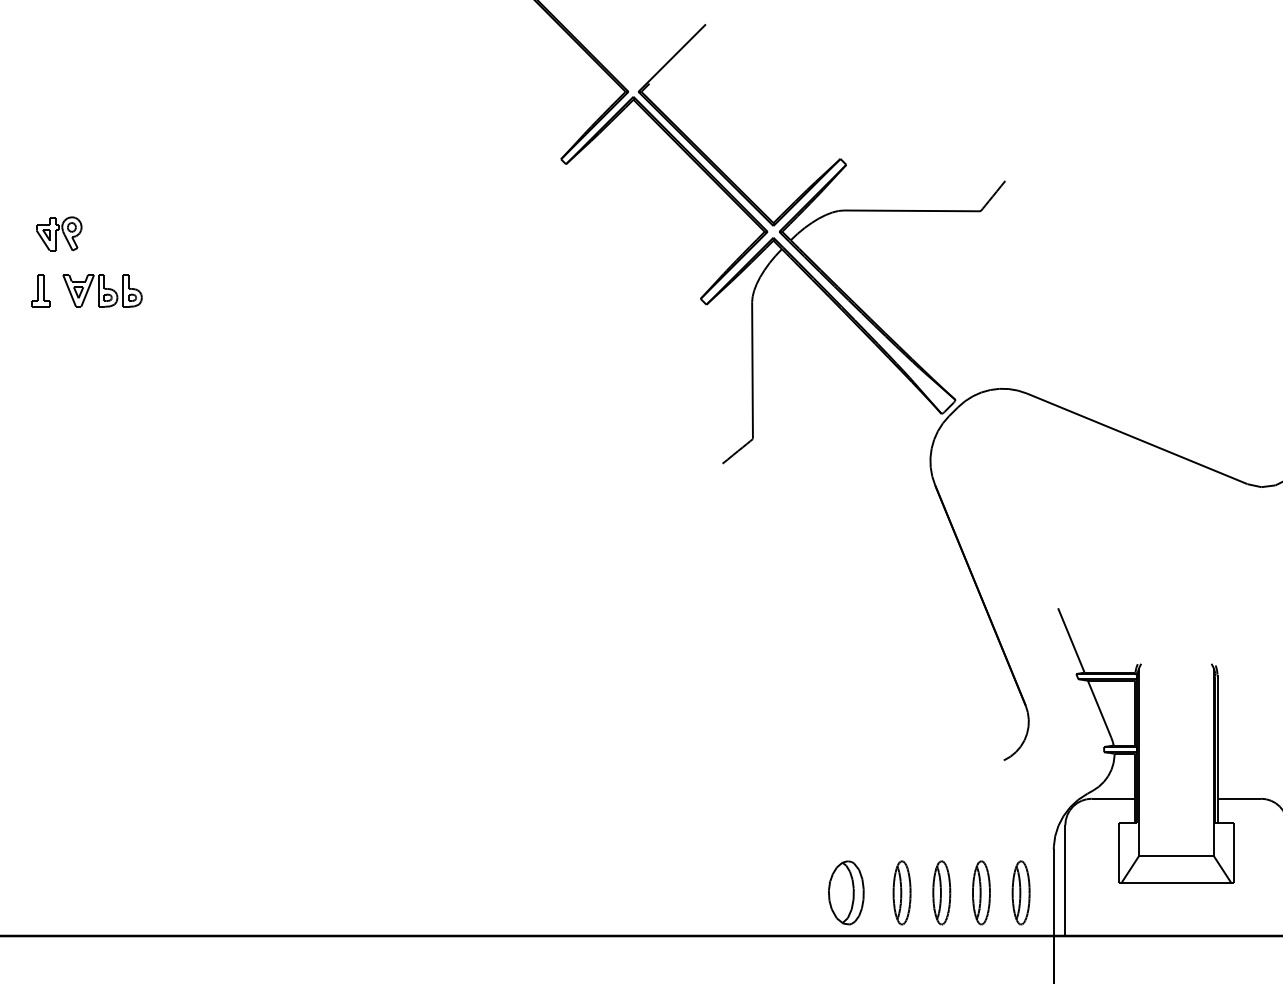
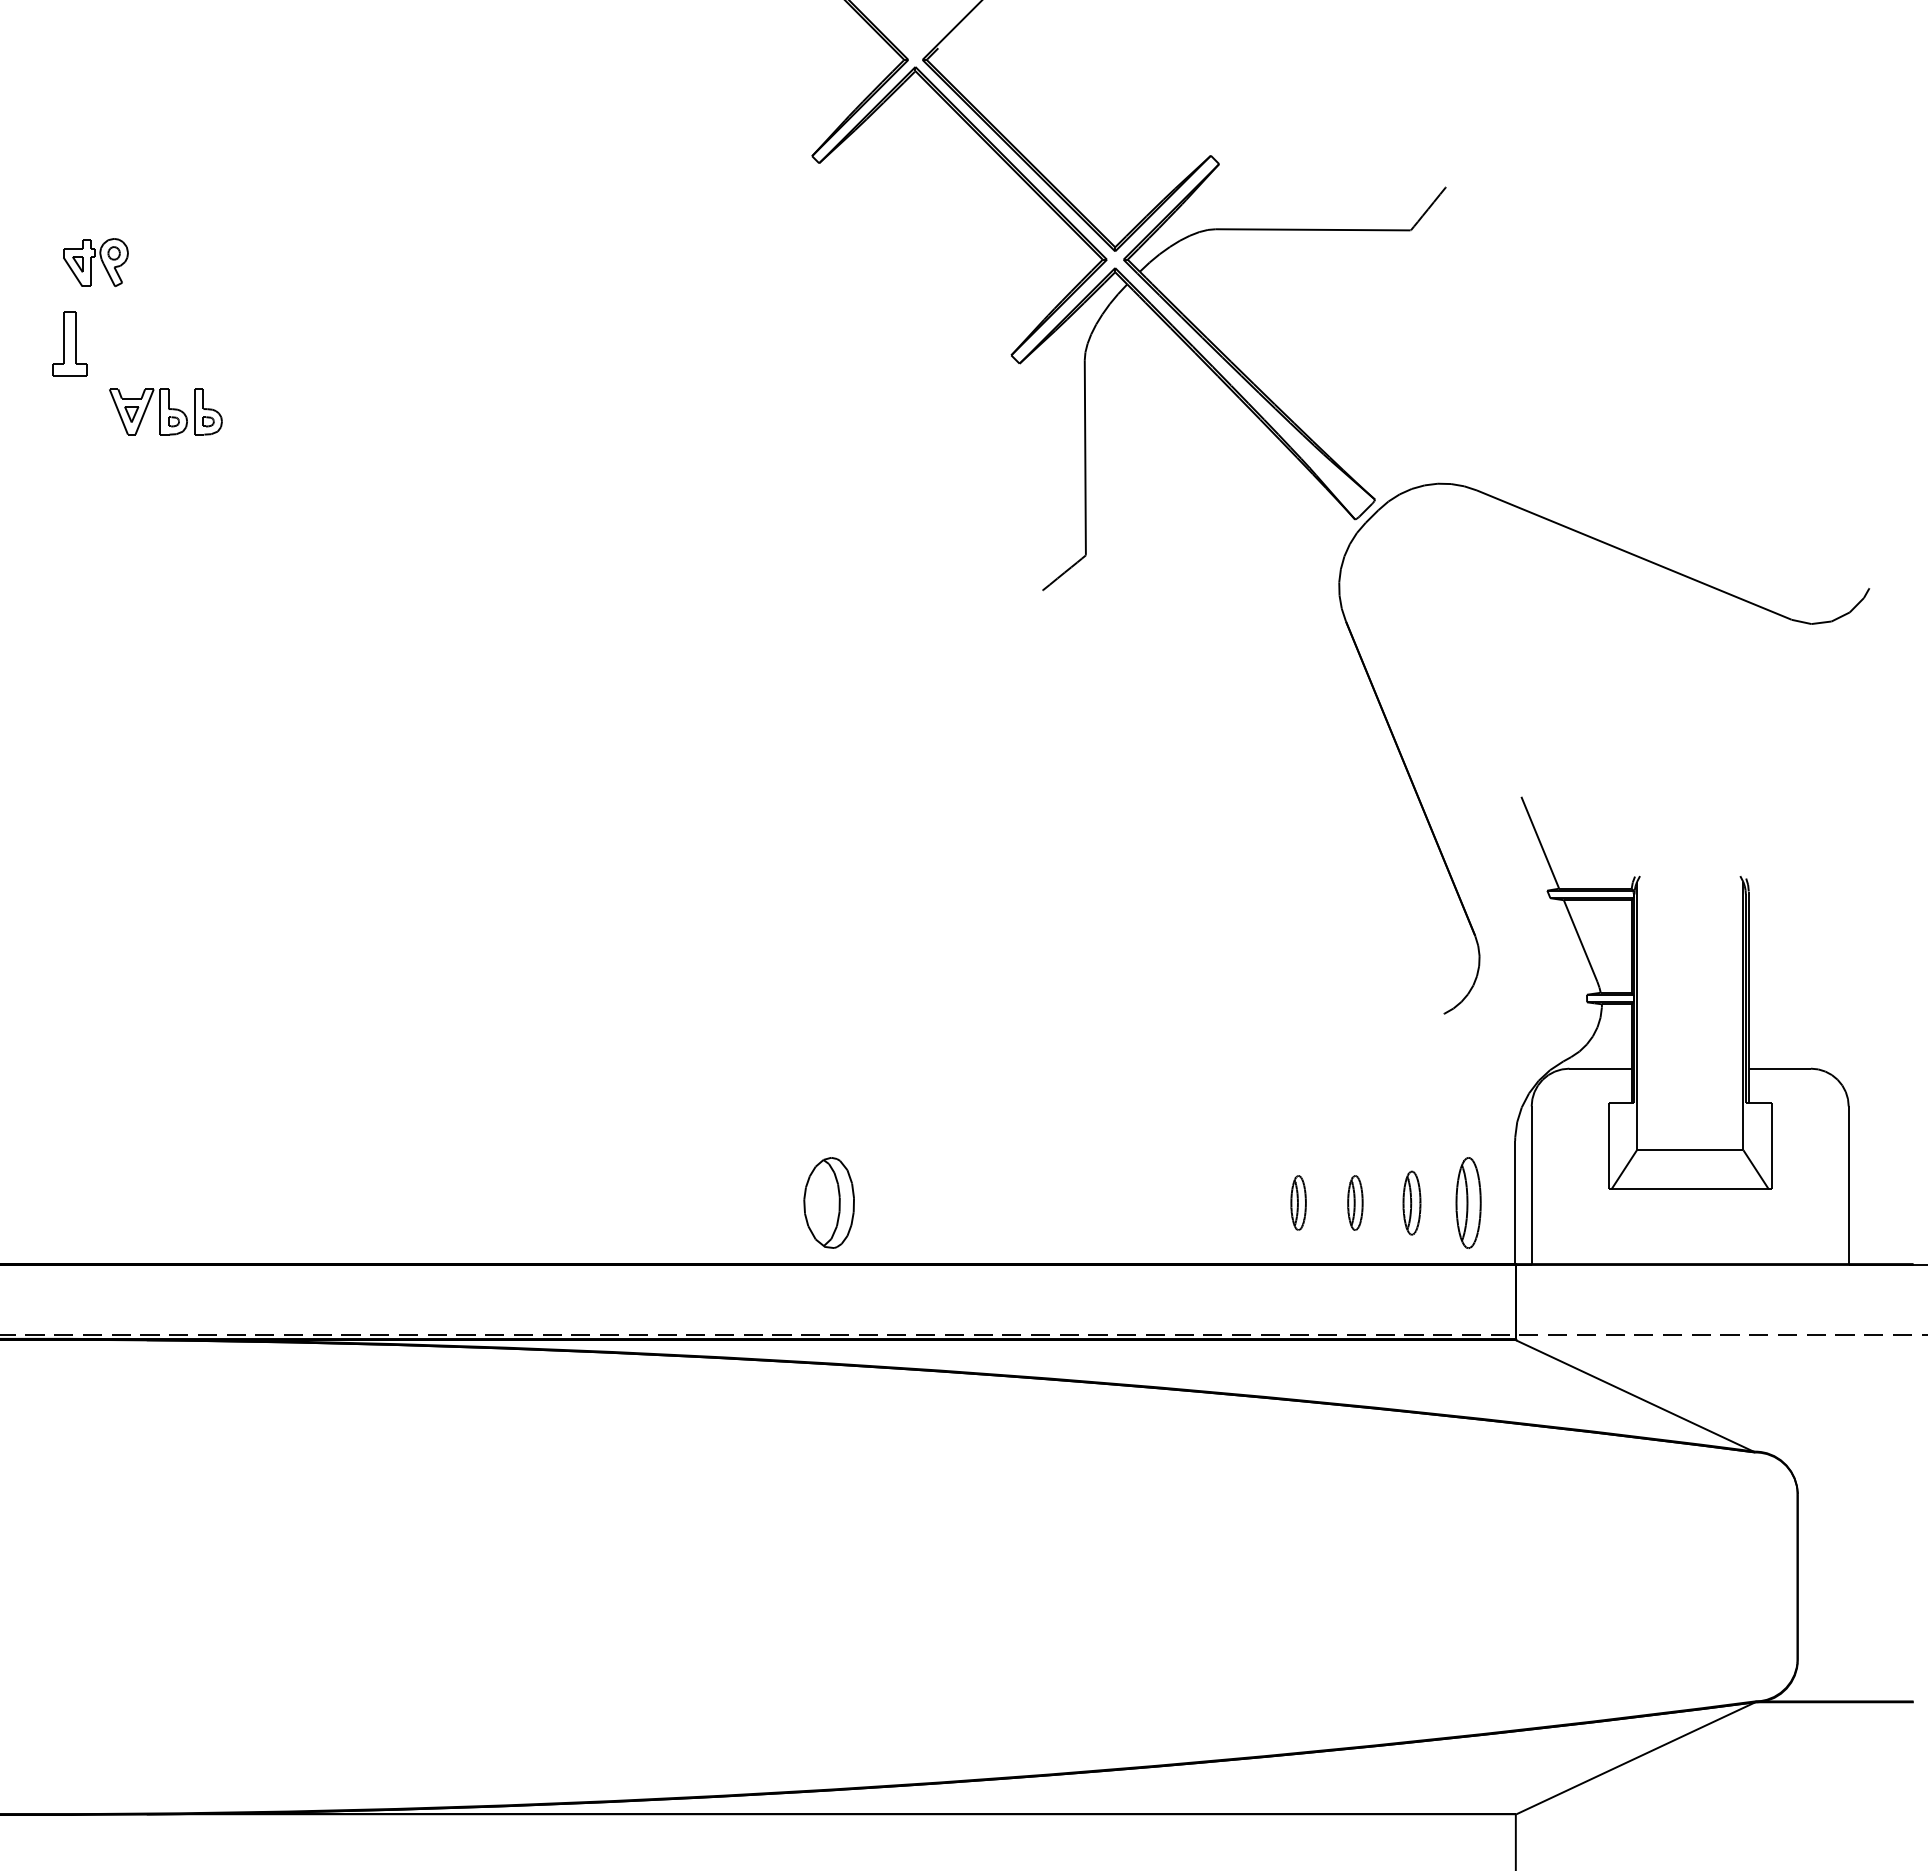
part: (40, 290) -> (69, 343), size x1.4
part: (102, 290) -> (165, 411), moved
part: (845, 892) -> (828, 1202), moved
part: (901, 892) -> (1298, 1202), size x0.6
part: (941, 892) -> (1355, 1202), size x0.6
part: (981, 893) -> (1411, 1203), size x0.7

